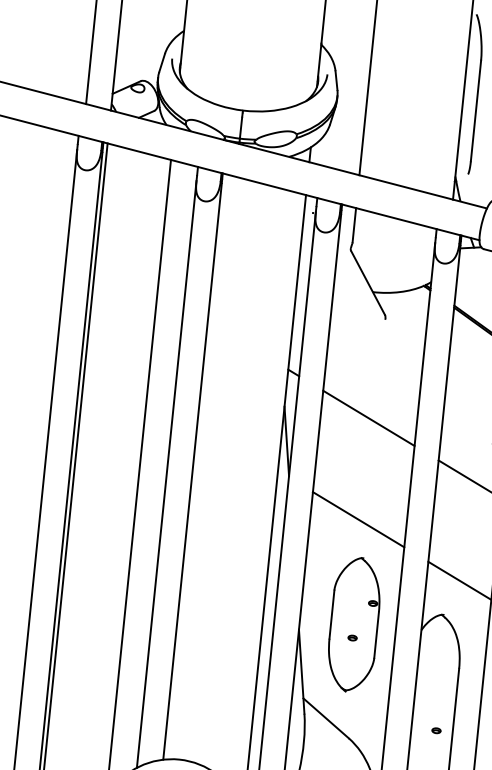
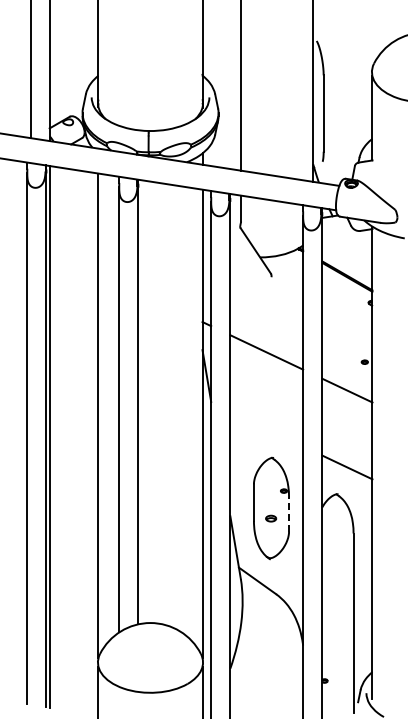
line: (358, 519) -> (266, 429), removed
line: (377, 633) -> (289, 513), solid -> dashed
part: (352, 637) -> (271, 518), size x1.6
part: (436, 730) -> (341, 581), removed

